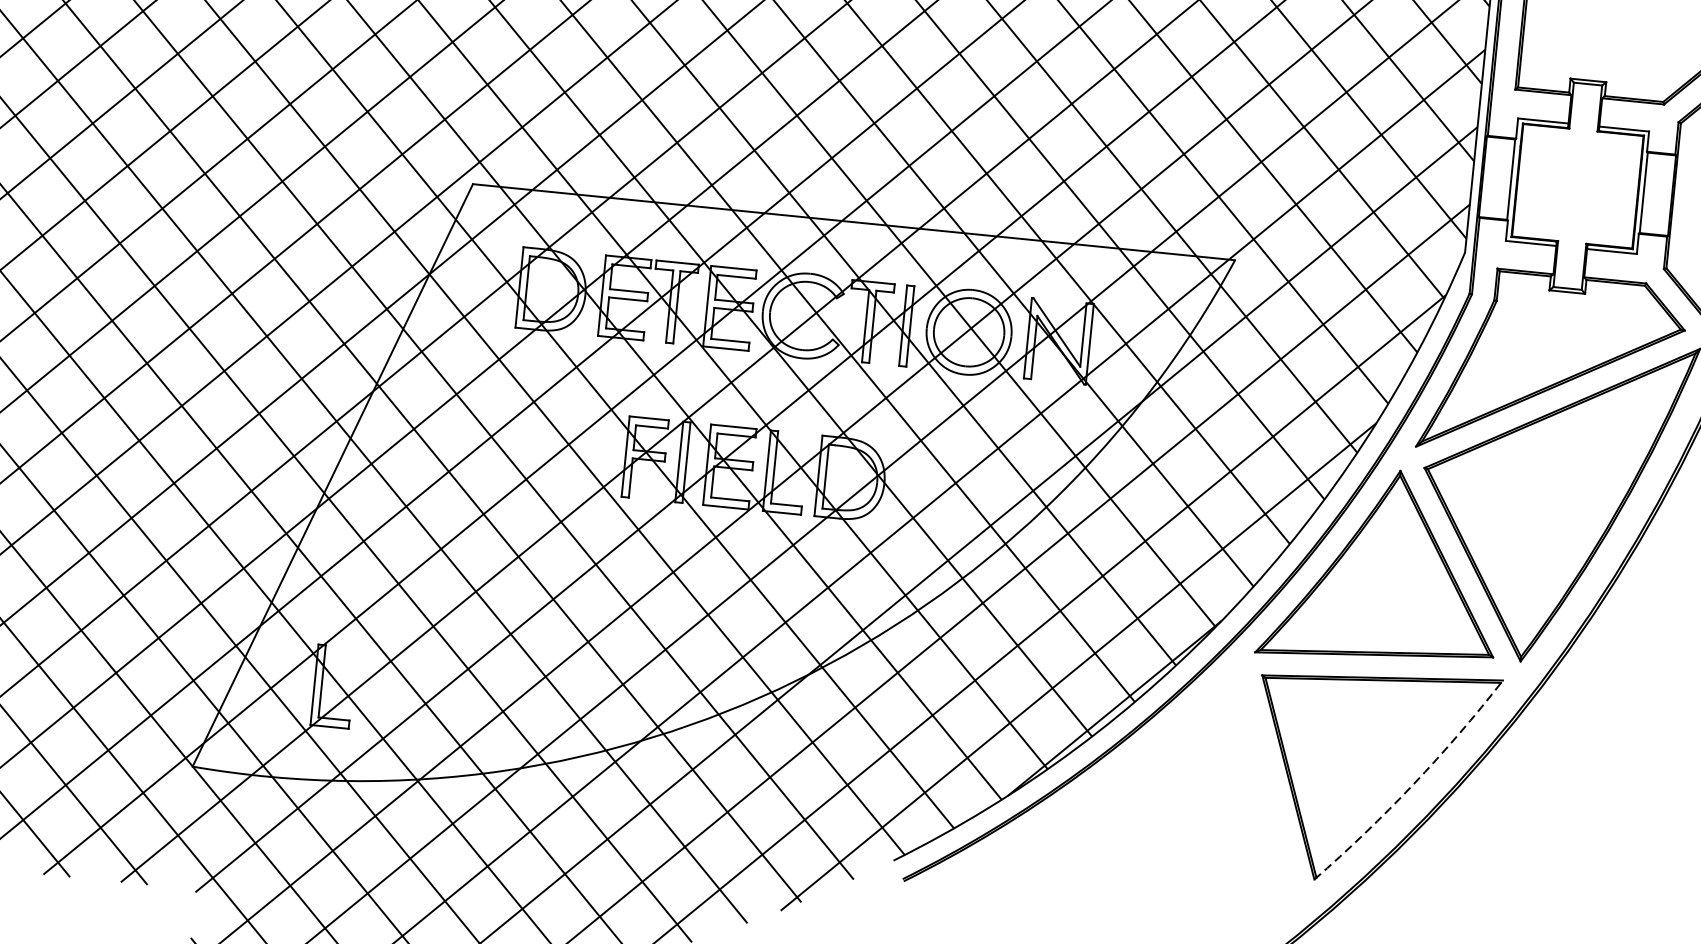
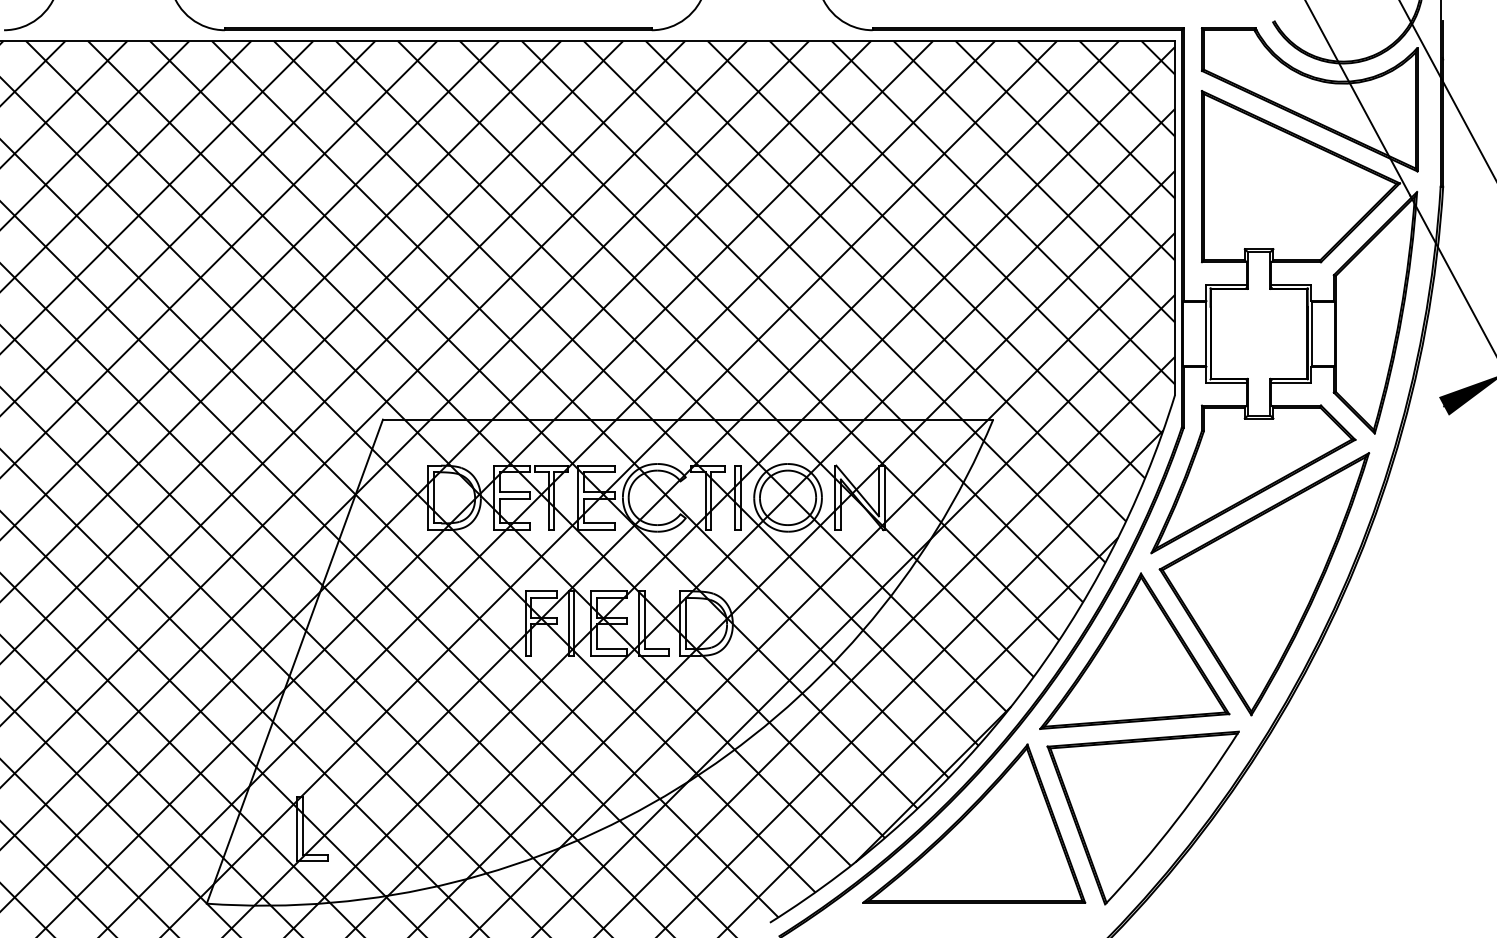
part: (1161, 762) -> (974, 823), added
arc: (1413, 784) -> (1176, 821), dashed -> solid

